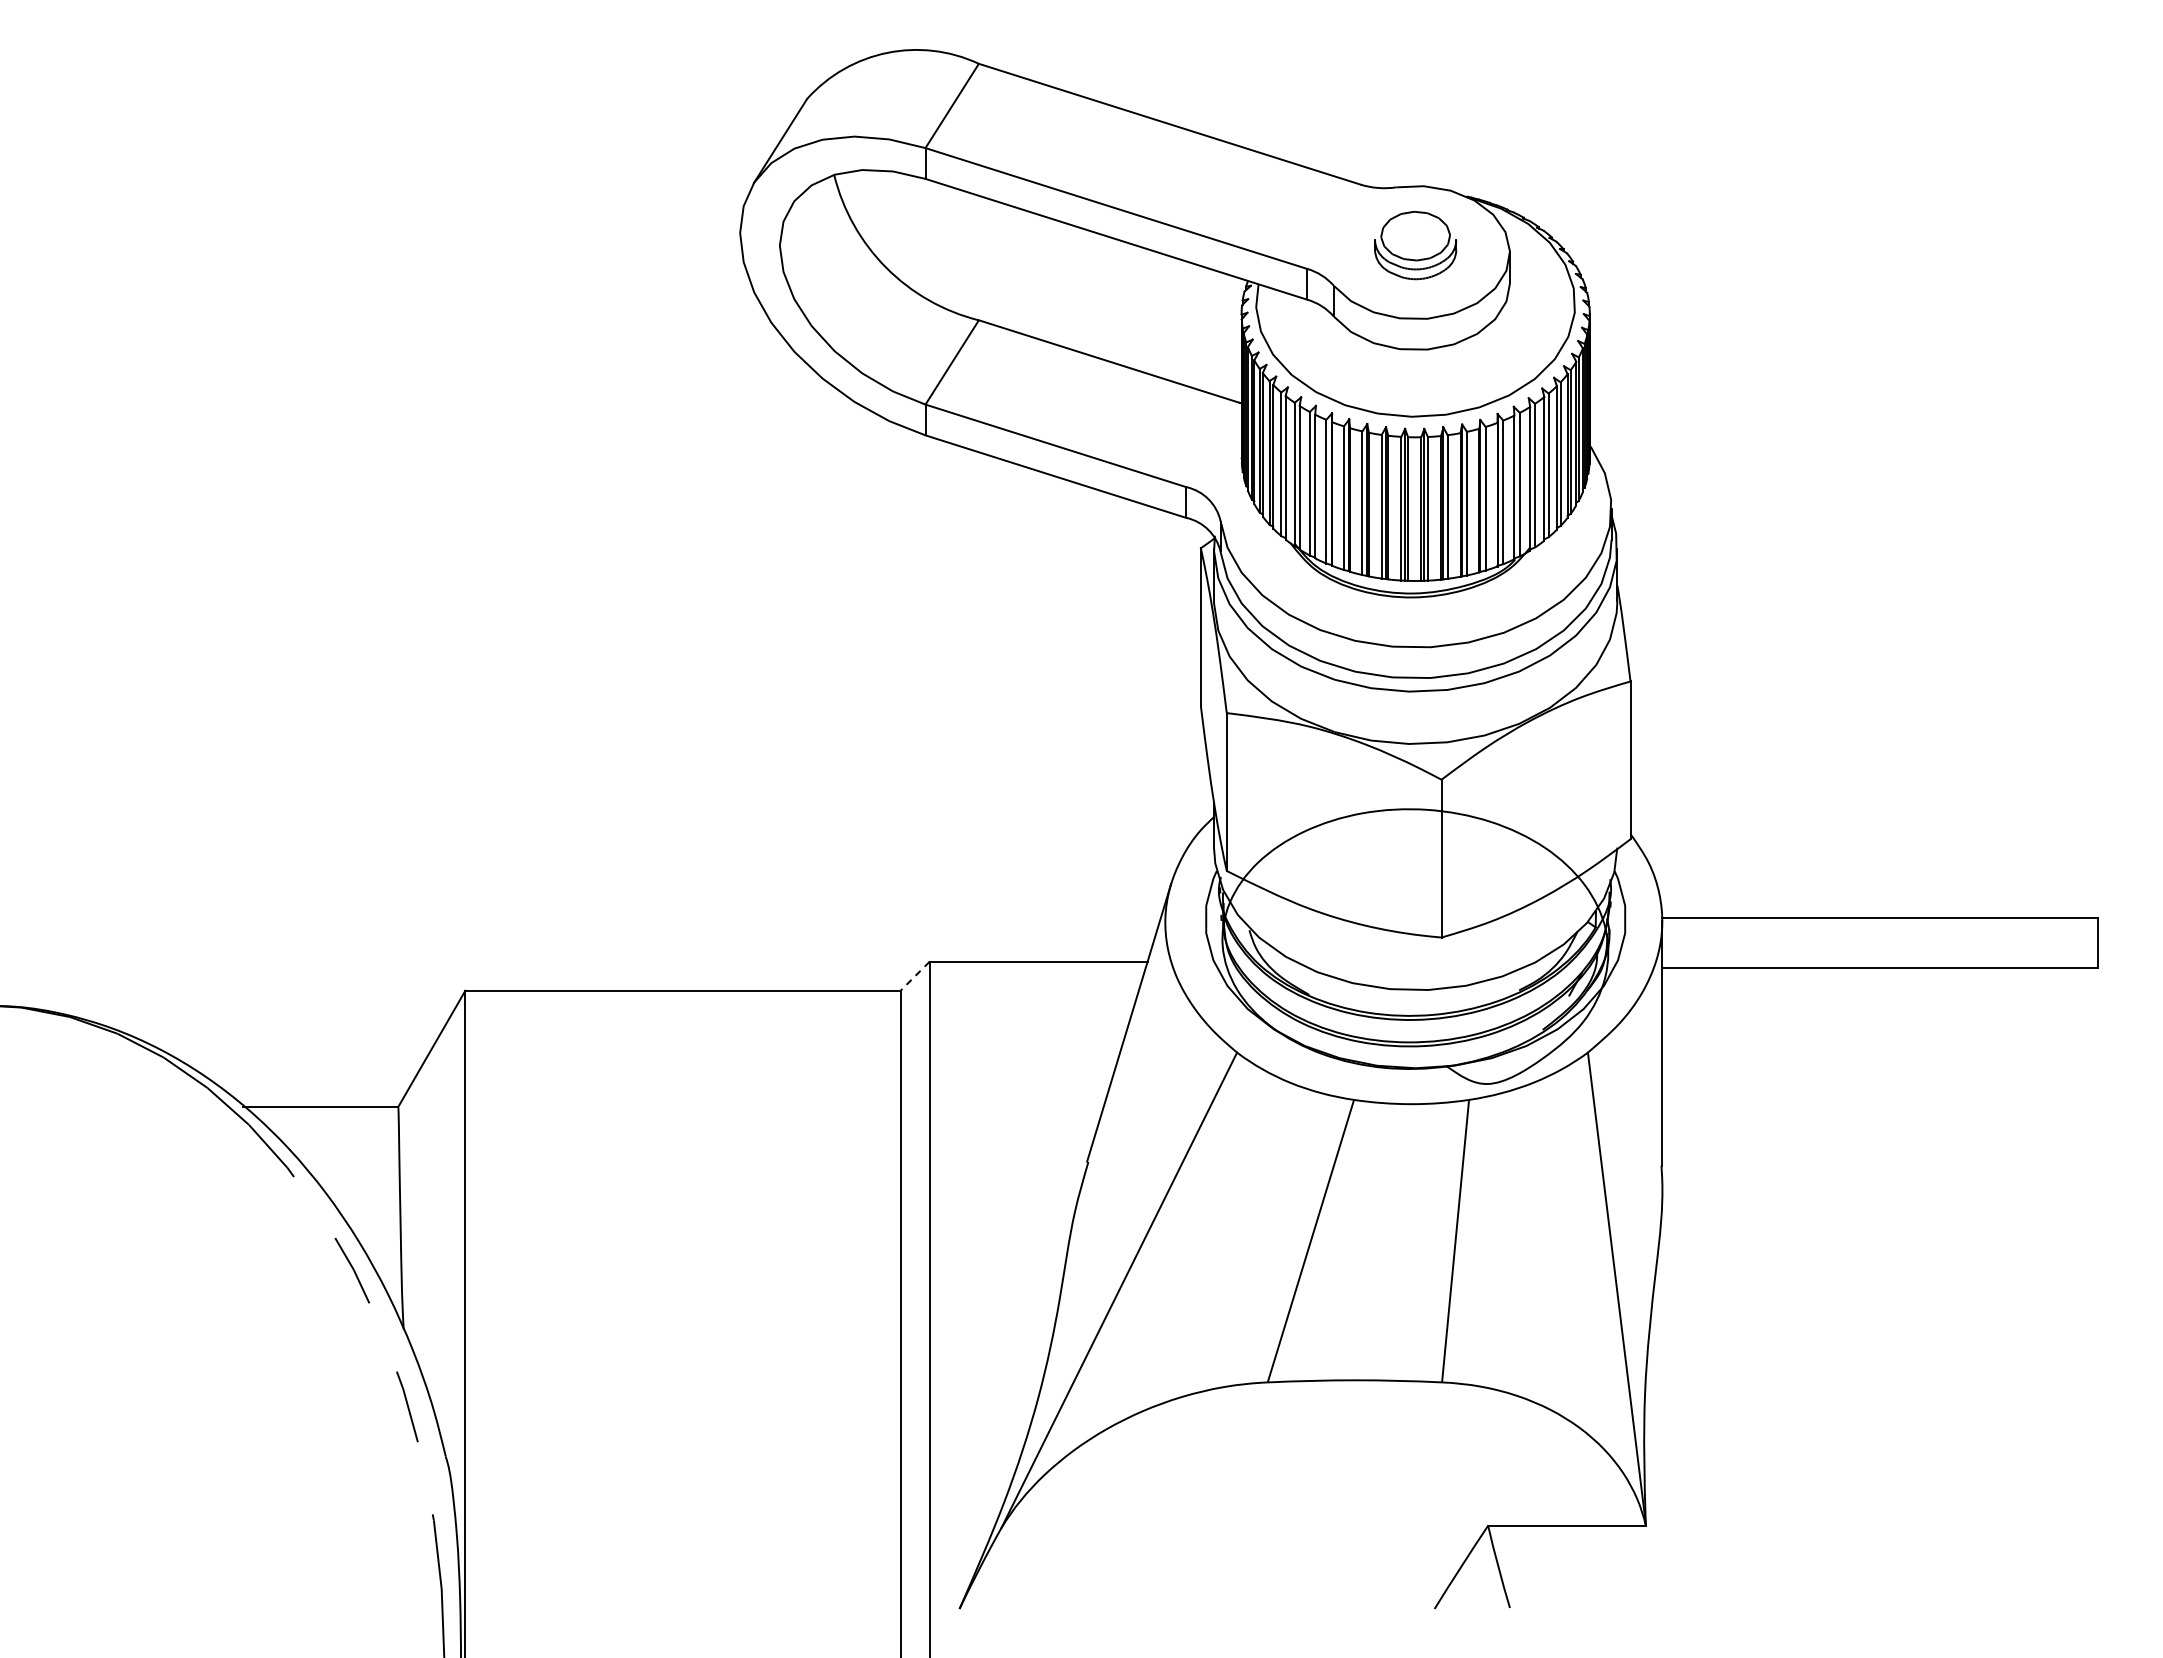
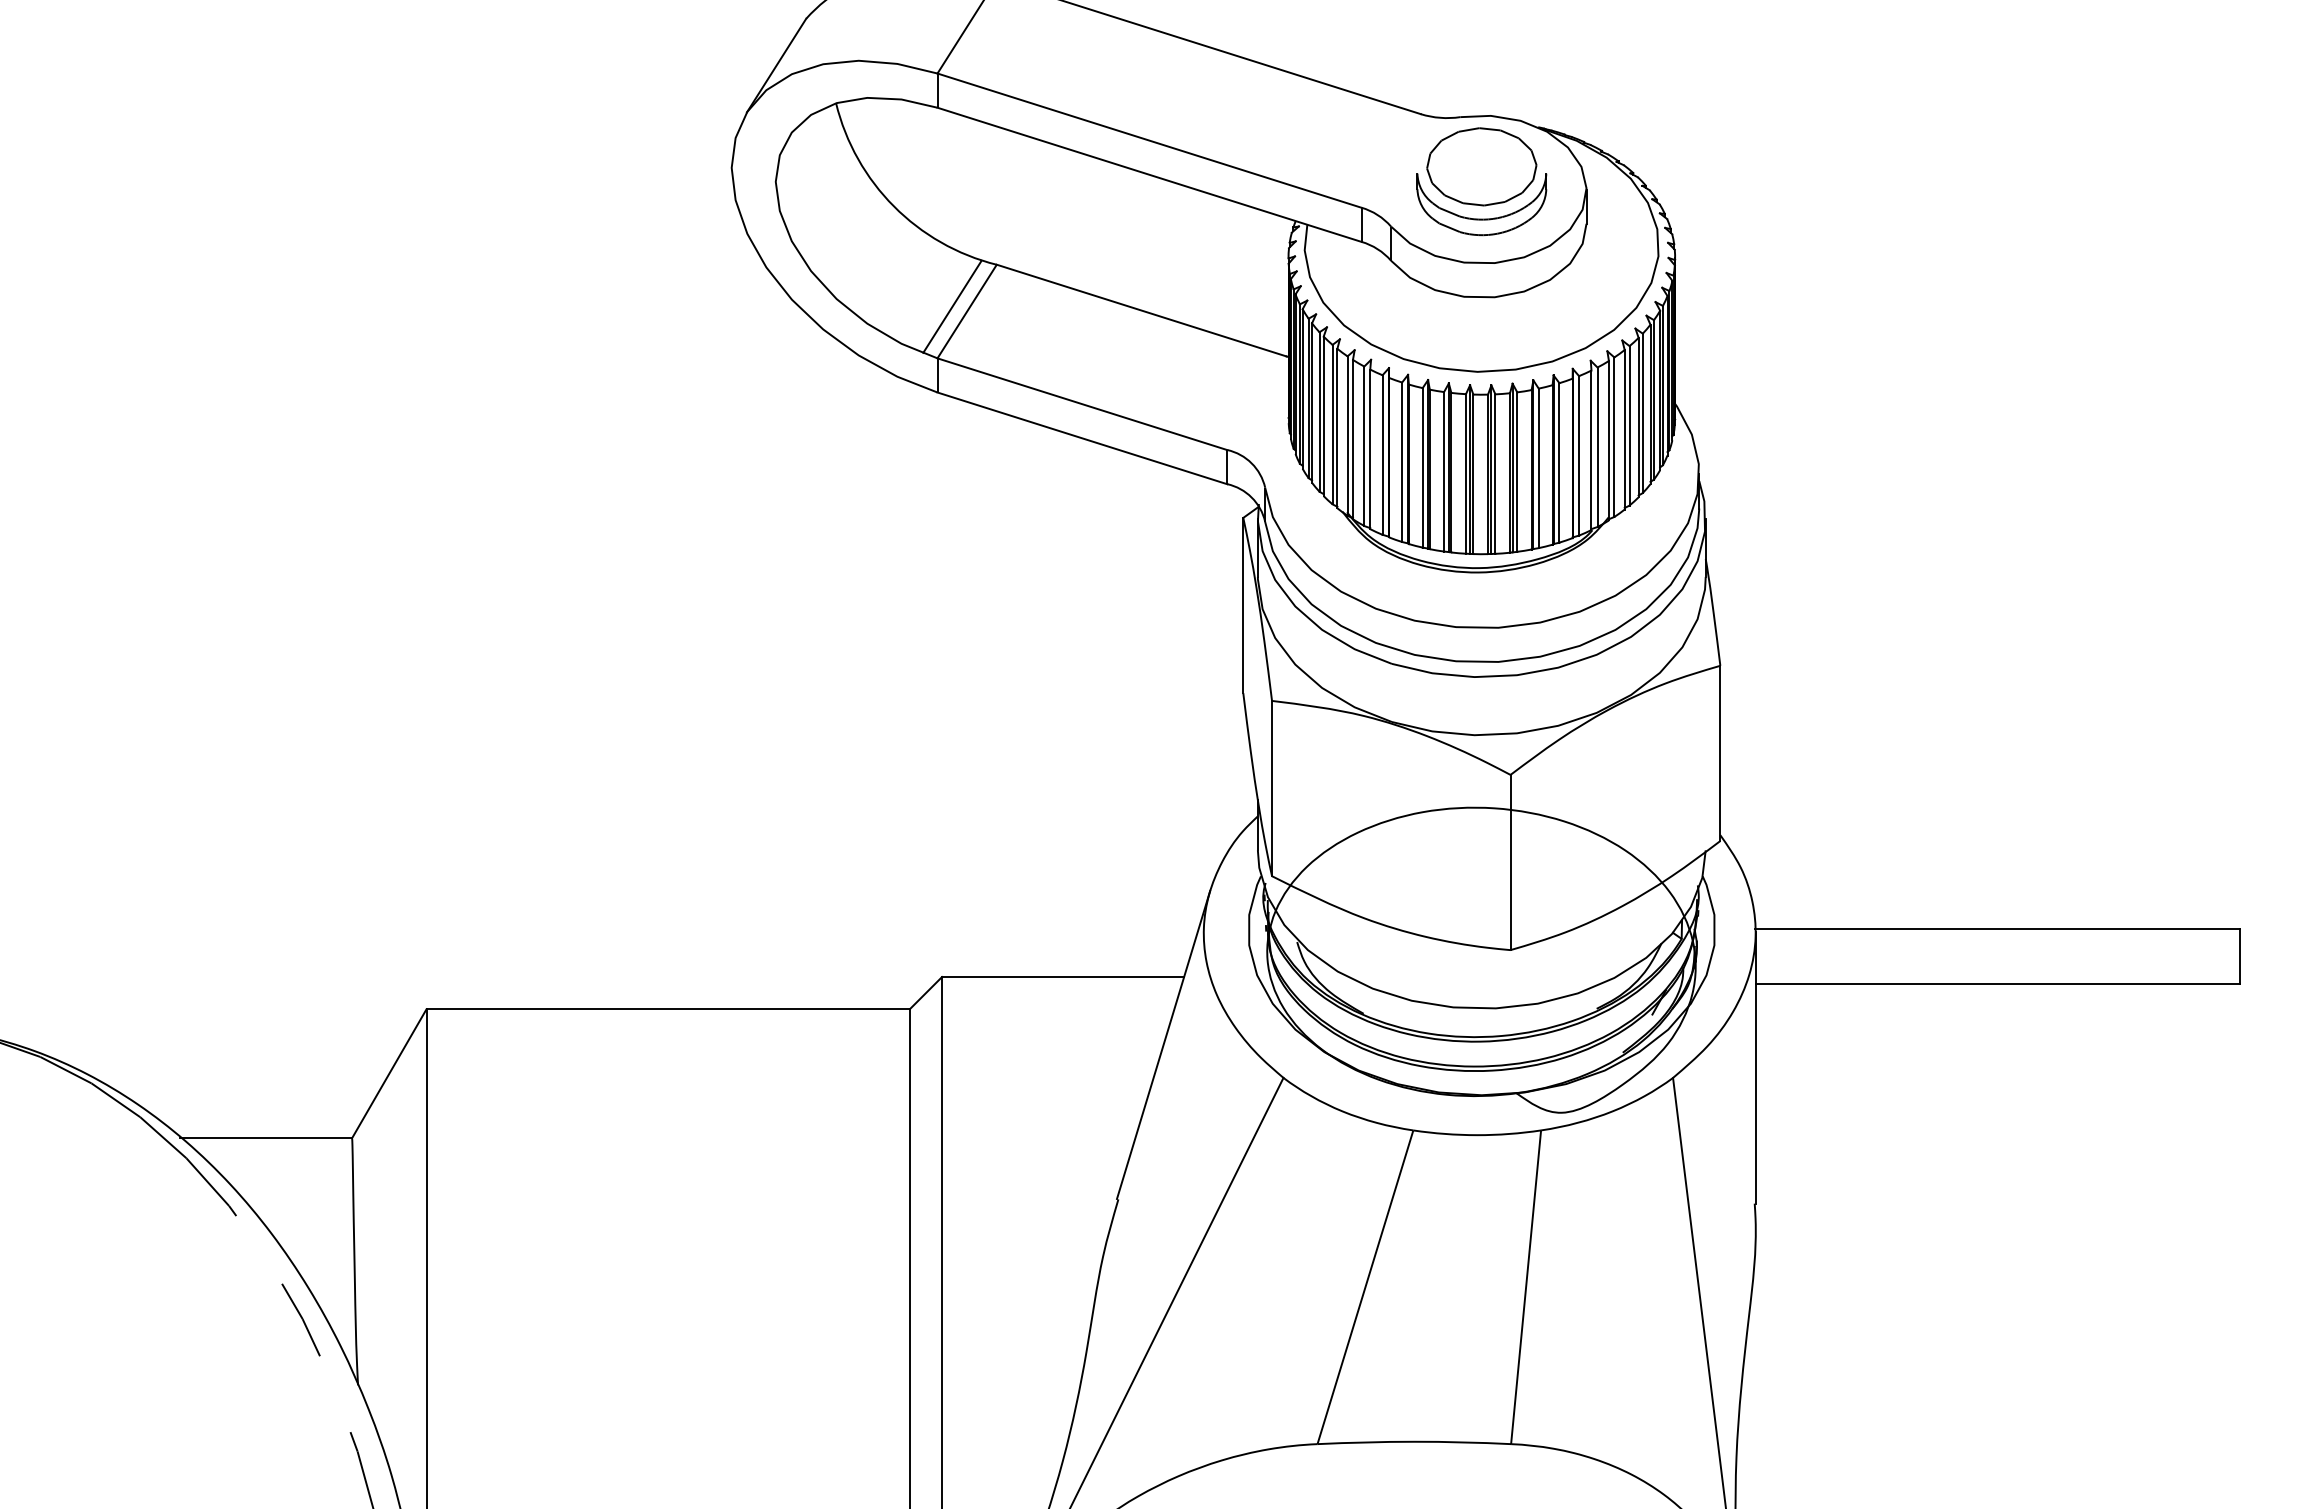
part: (1415, 245) -> (1481, 181), size x1.43
line: (938, 358) -> (951, 307), added
line: (915, 976) -> (926, 993), dashed -> solid

